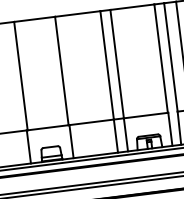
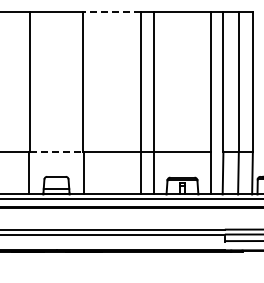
line: (77, 14) -> (111, 12), solid -> dashed
line: (48, 127) -> (57, 151), solid -> dashed

